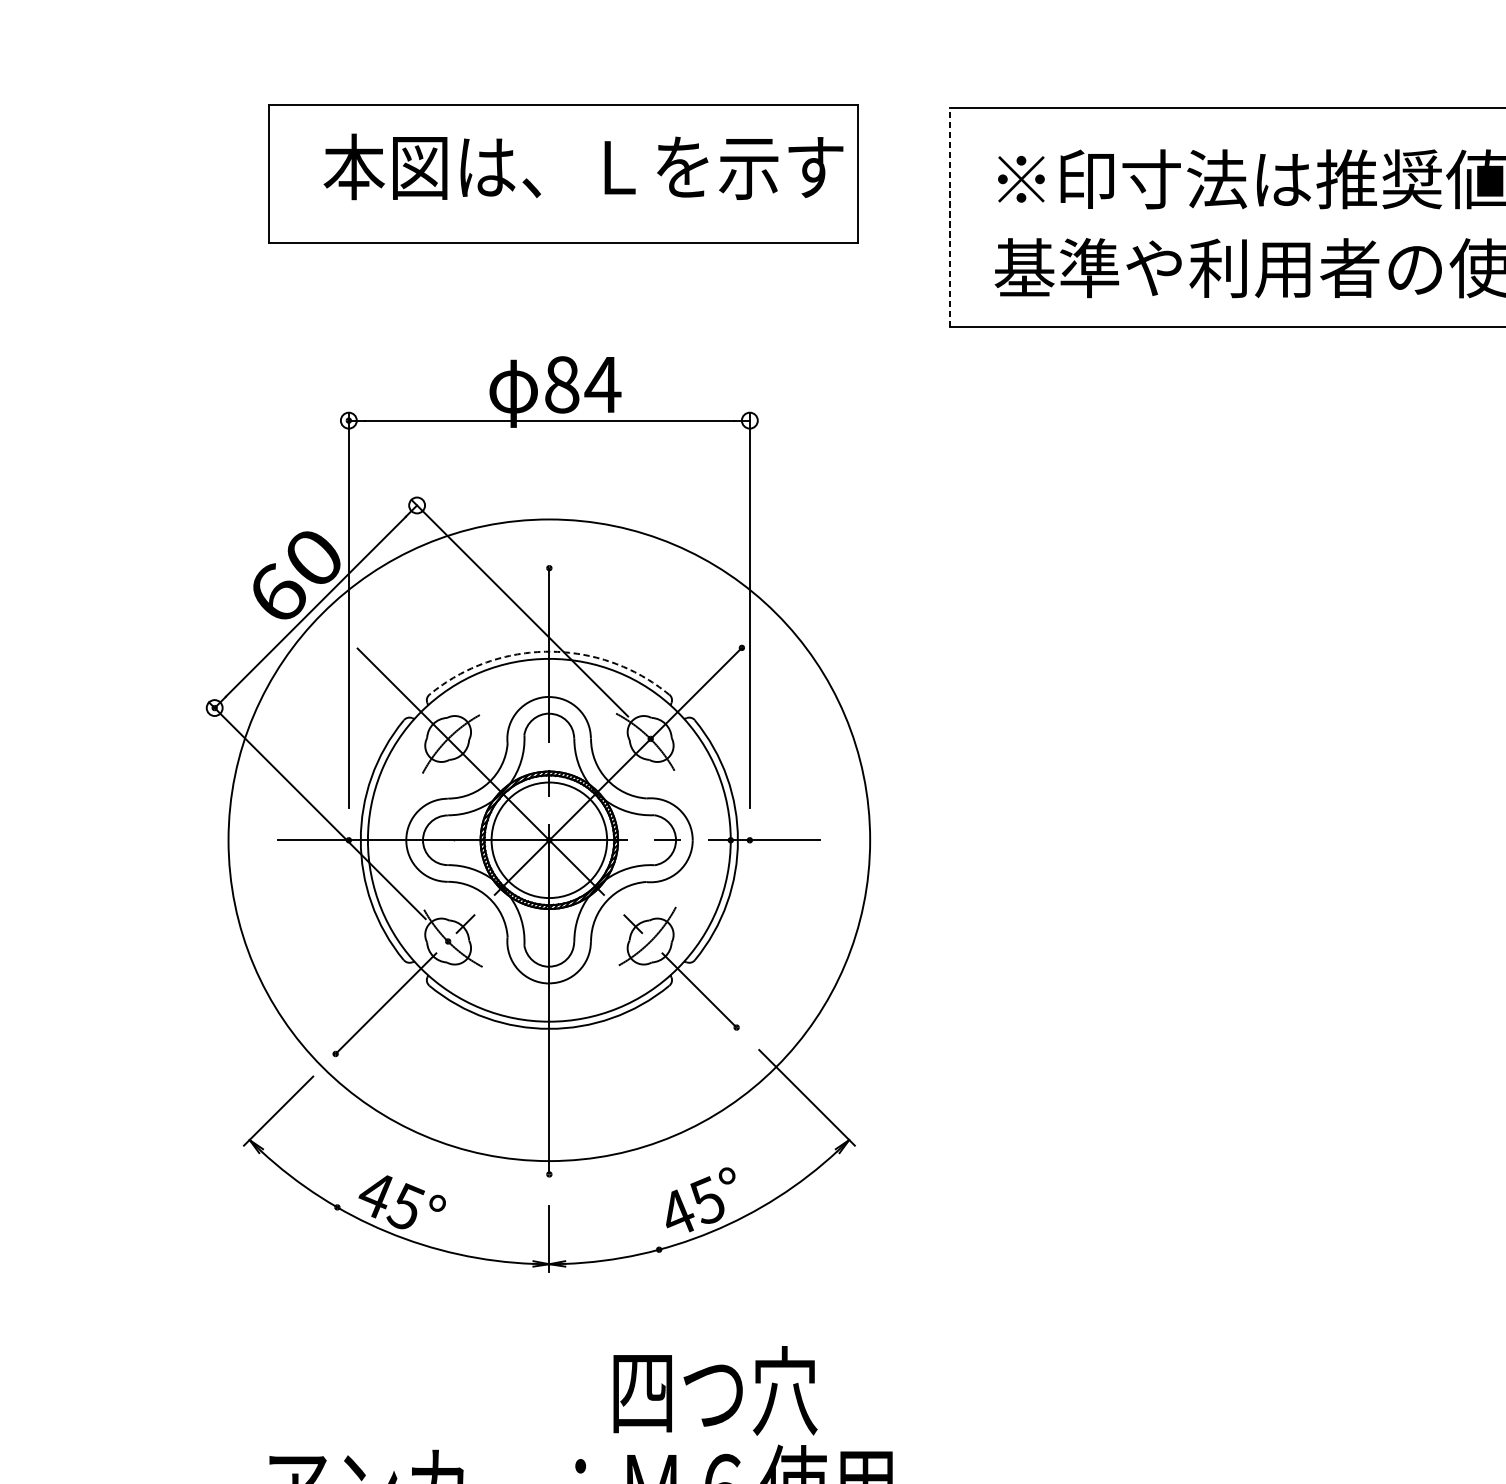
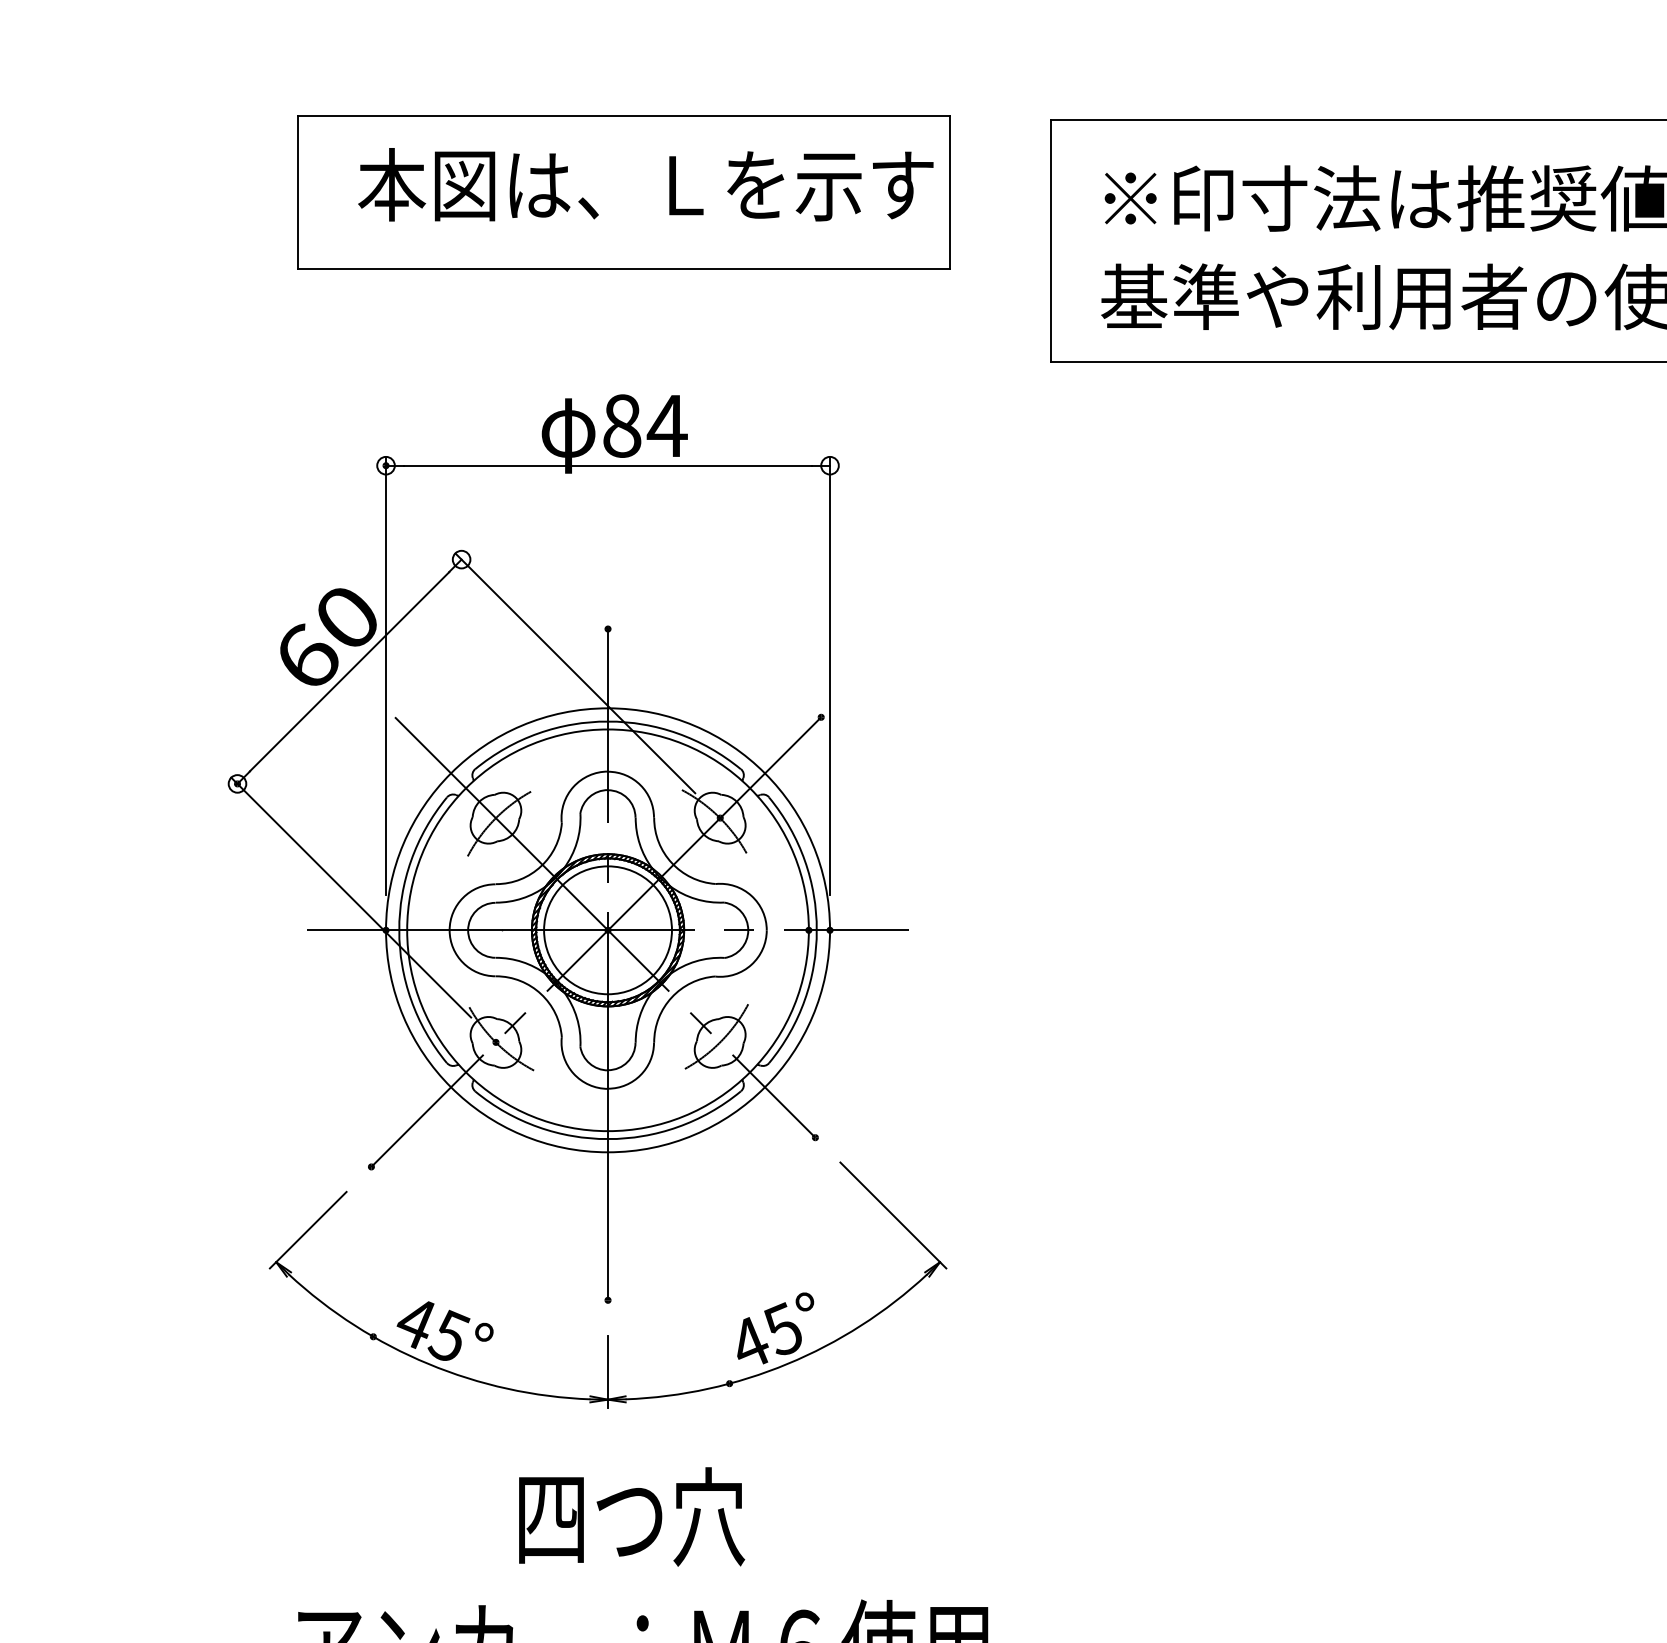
line: (949, 217) -> (1051, 240), dashed -> solid
arc: (549, 651) -> (608, 721), dashed -> solid
circle: (549, 840) -> (608, 930), size x0.62
text: (715, 1390) -> (632, 1516), moved

